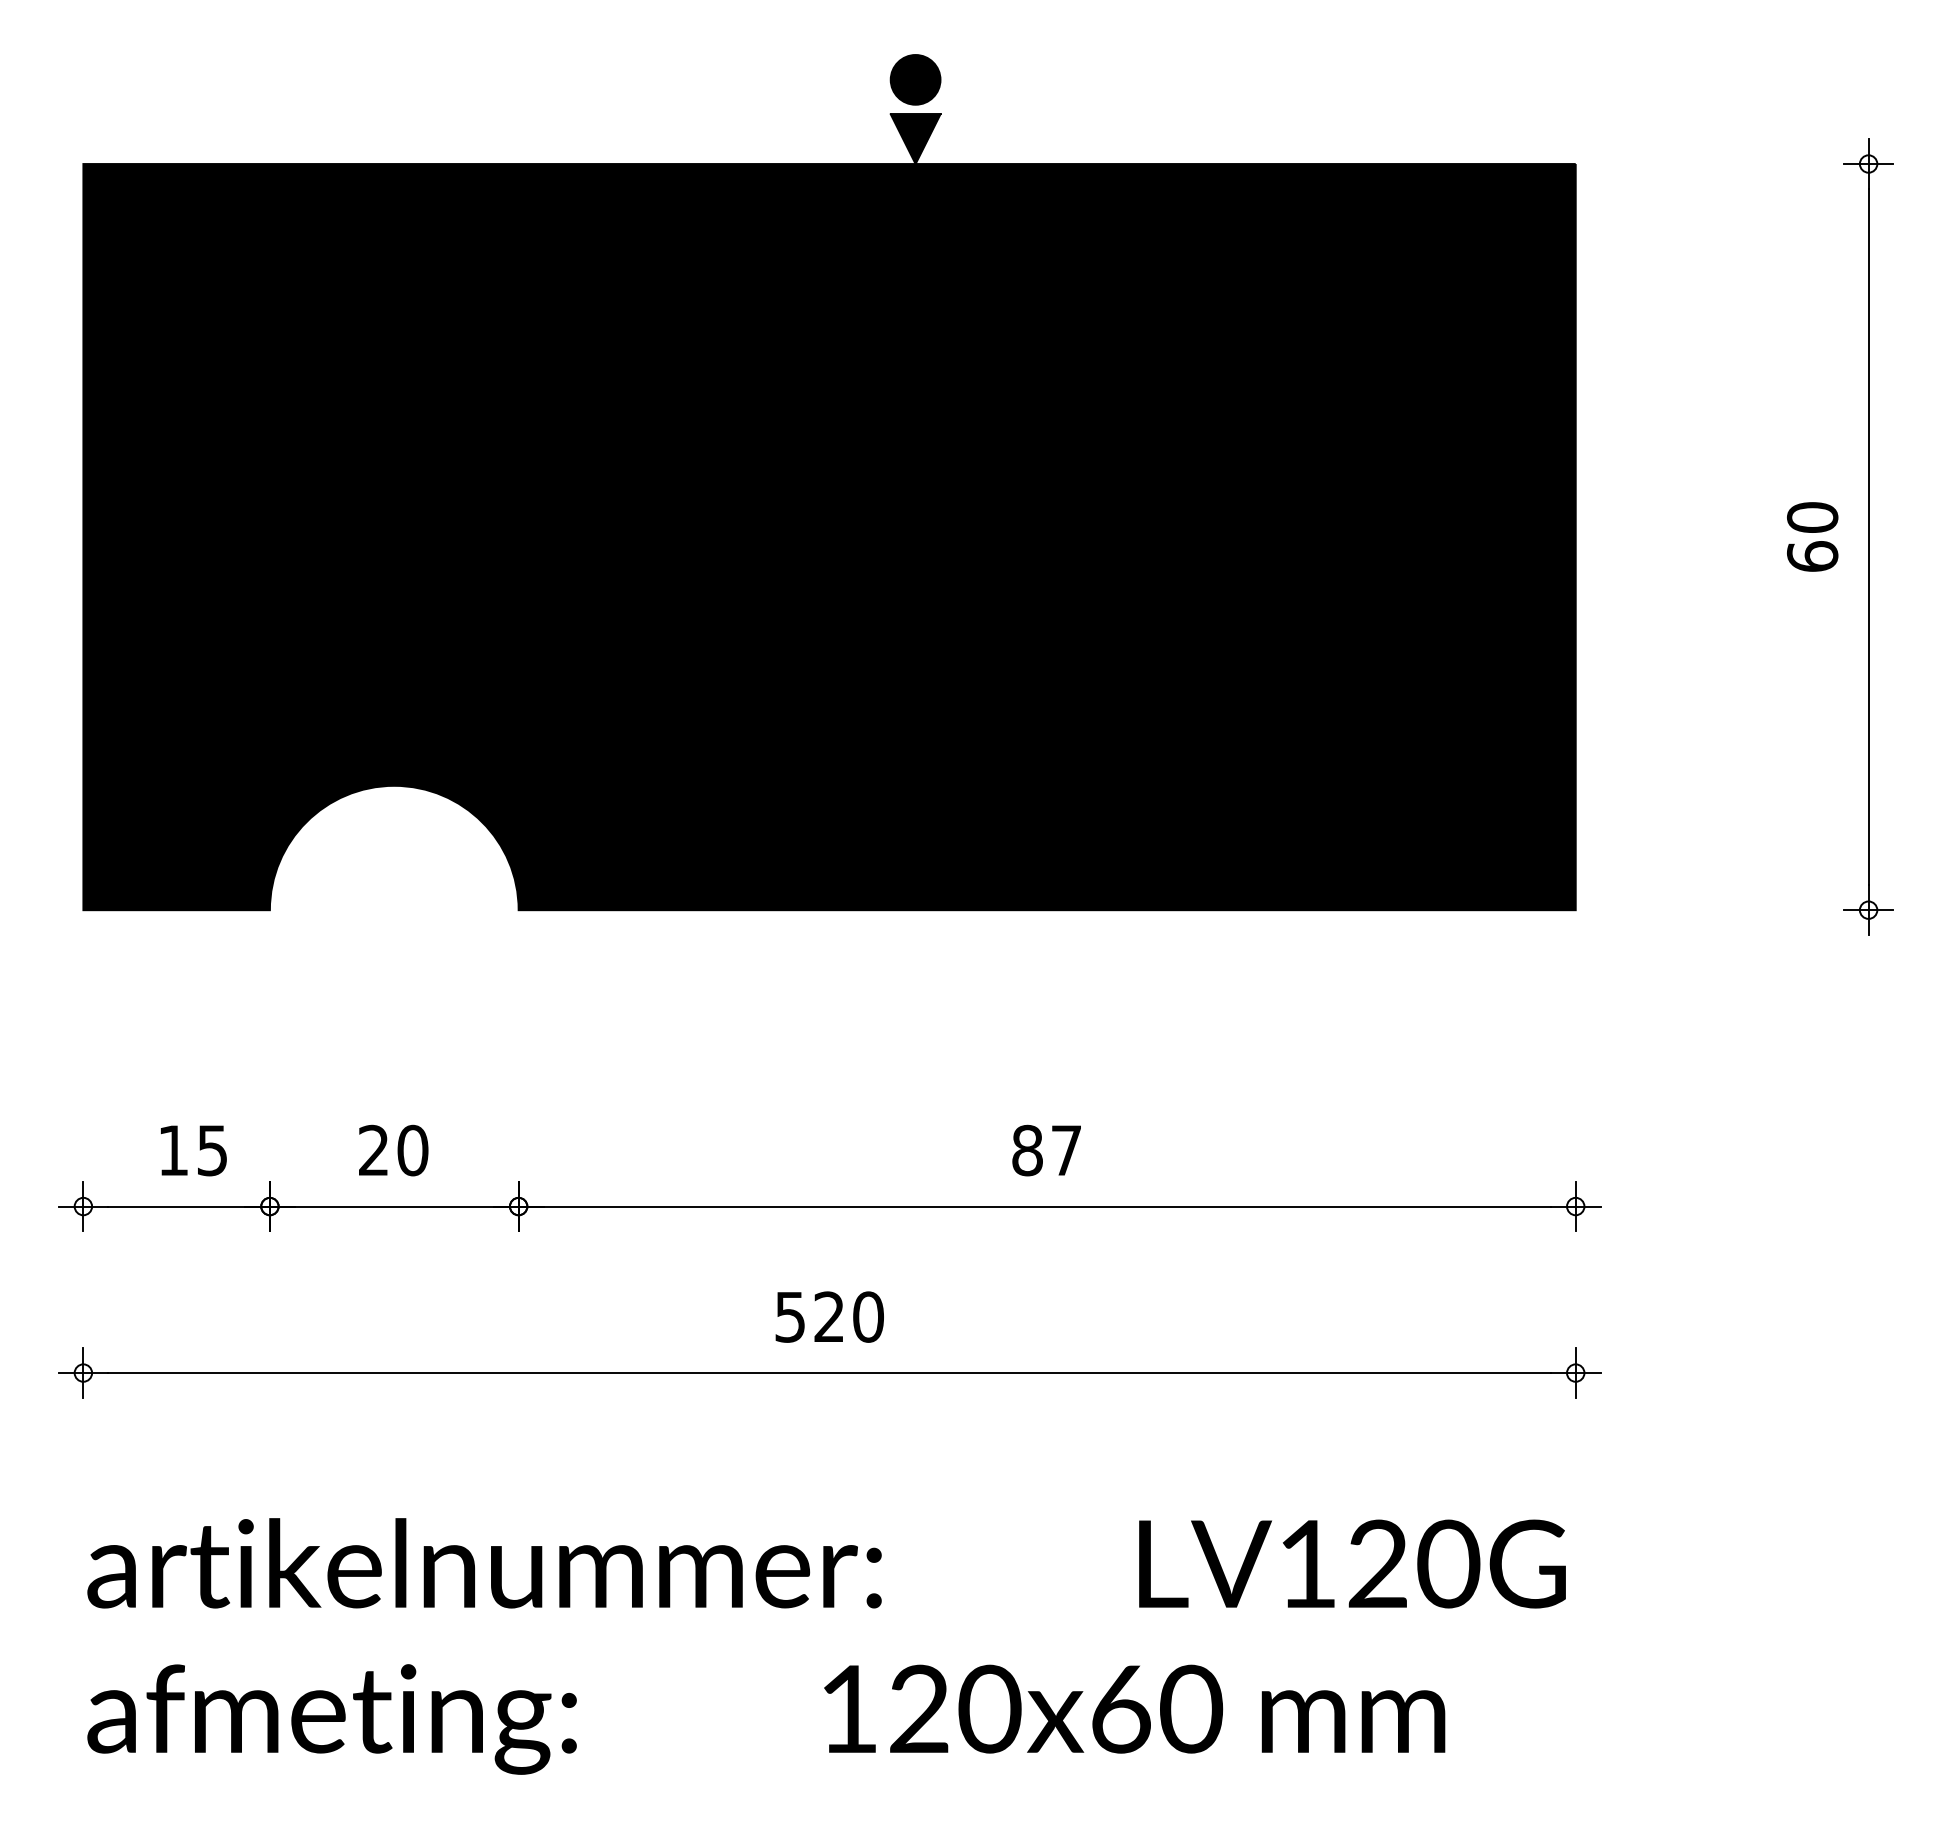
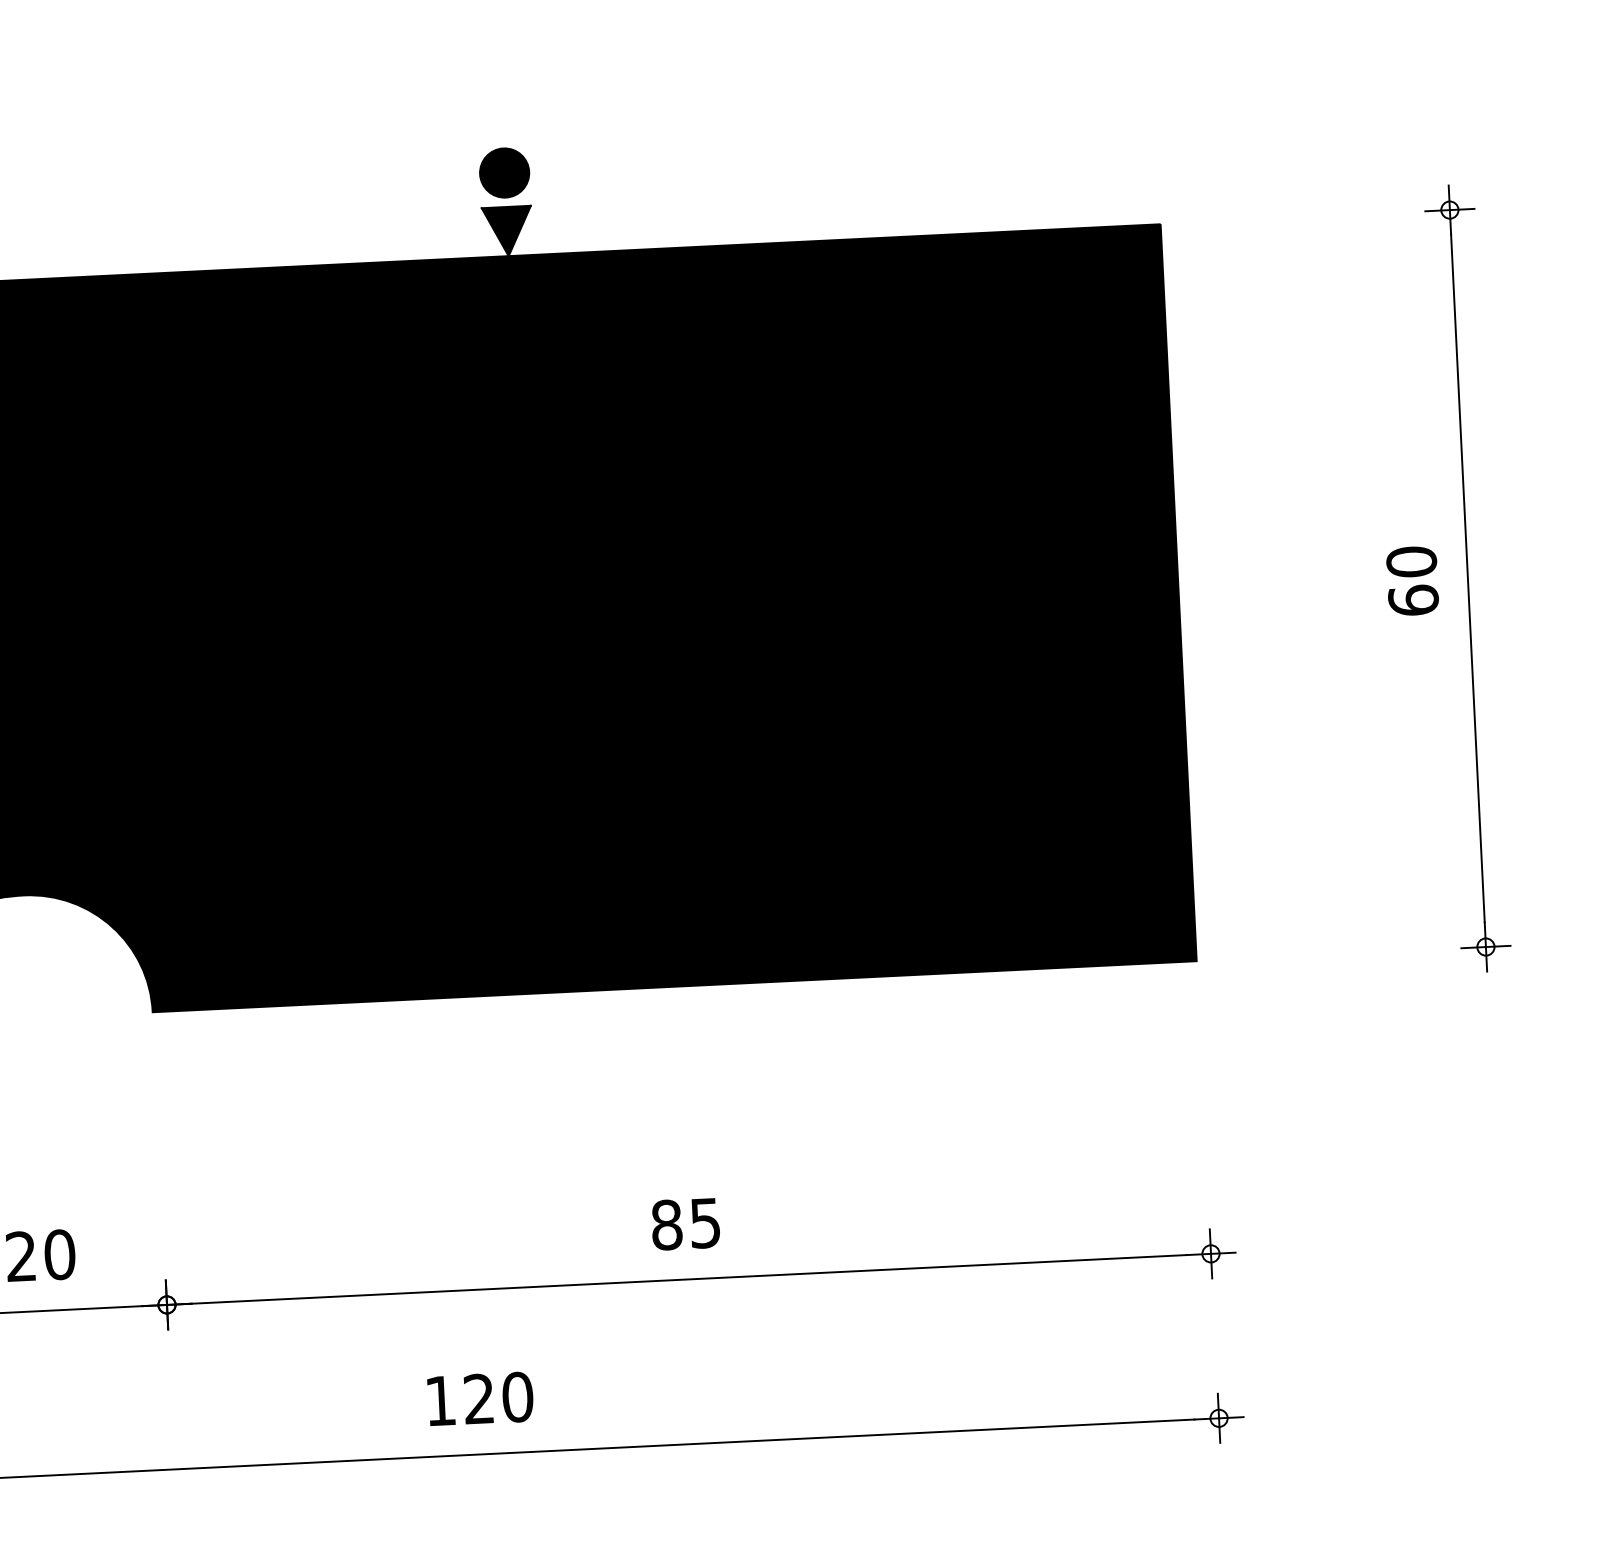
text: (1066, 1150) -> (705, 1223), 87 -> 85
text: (789, 1317) -> (439, 1401), 520 -> 120

